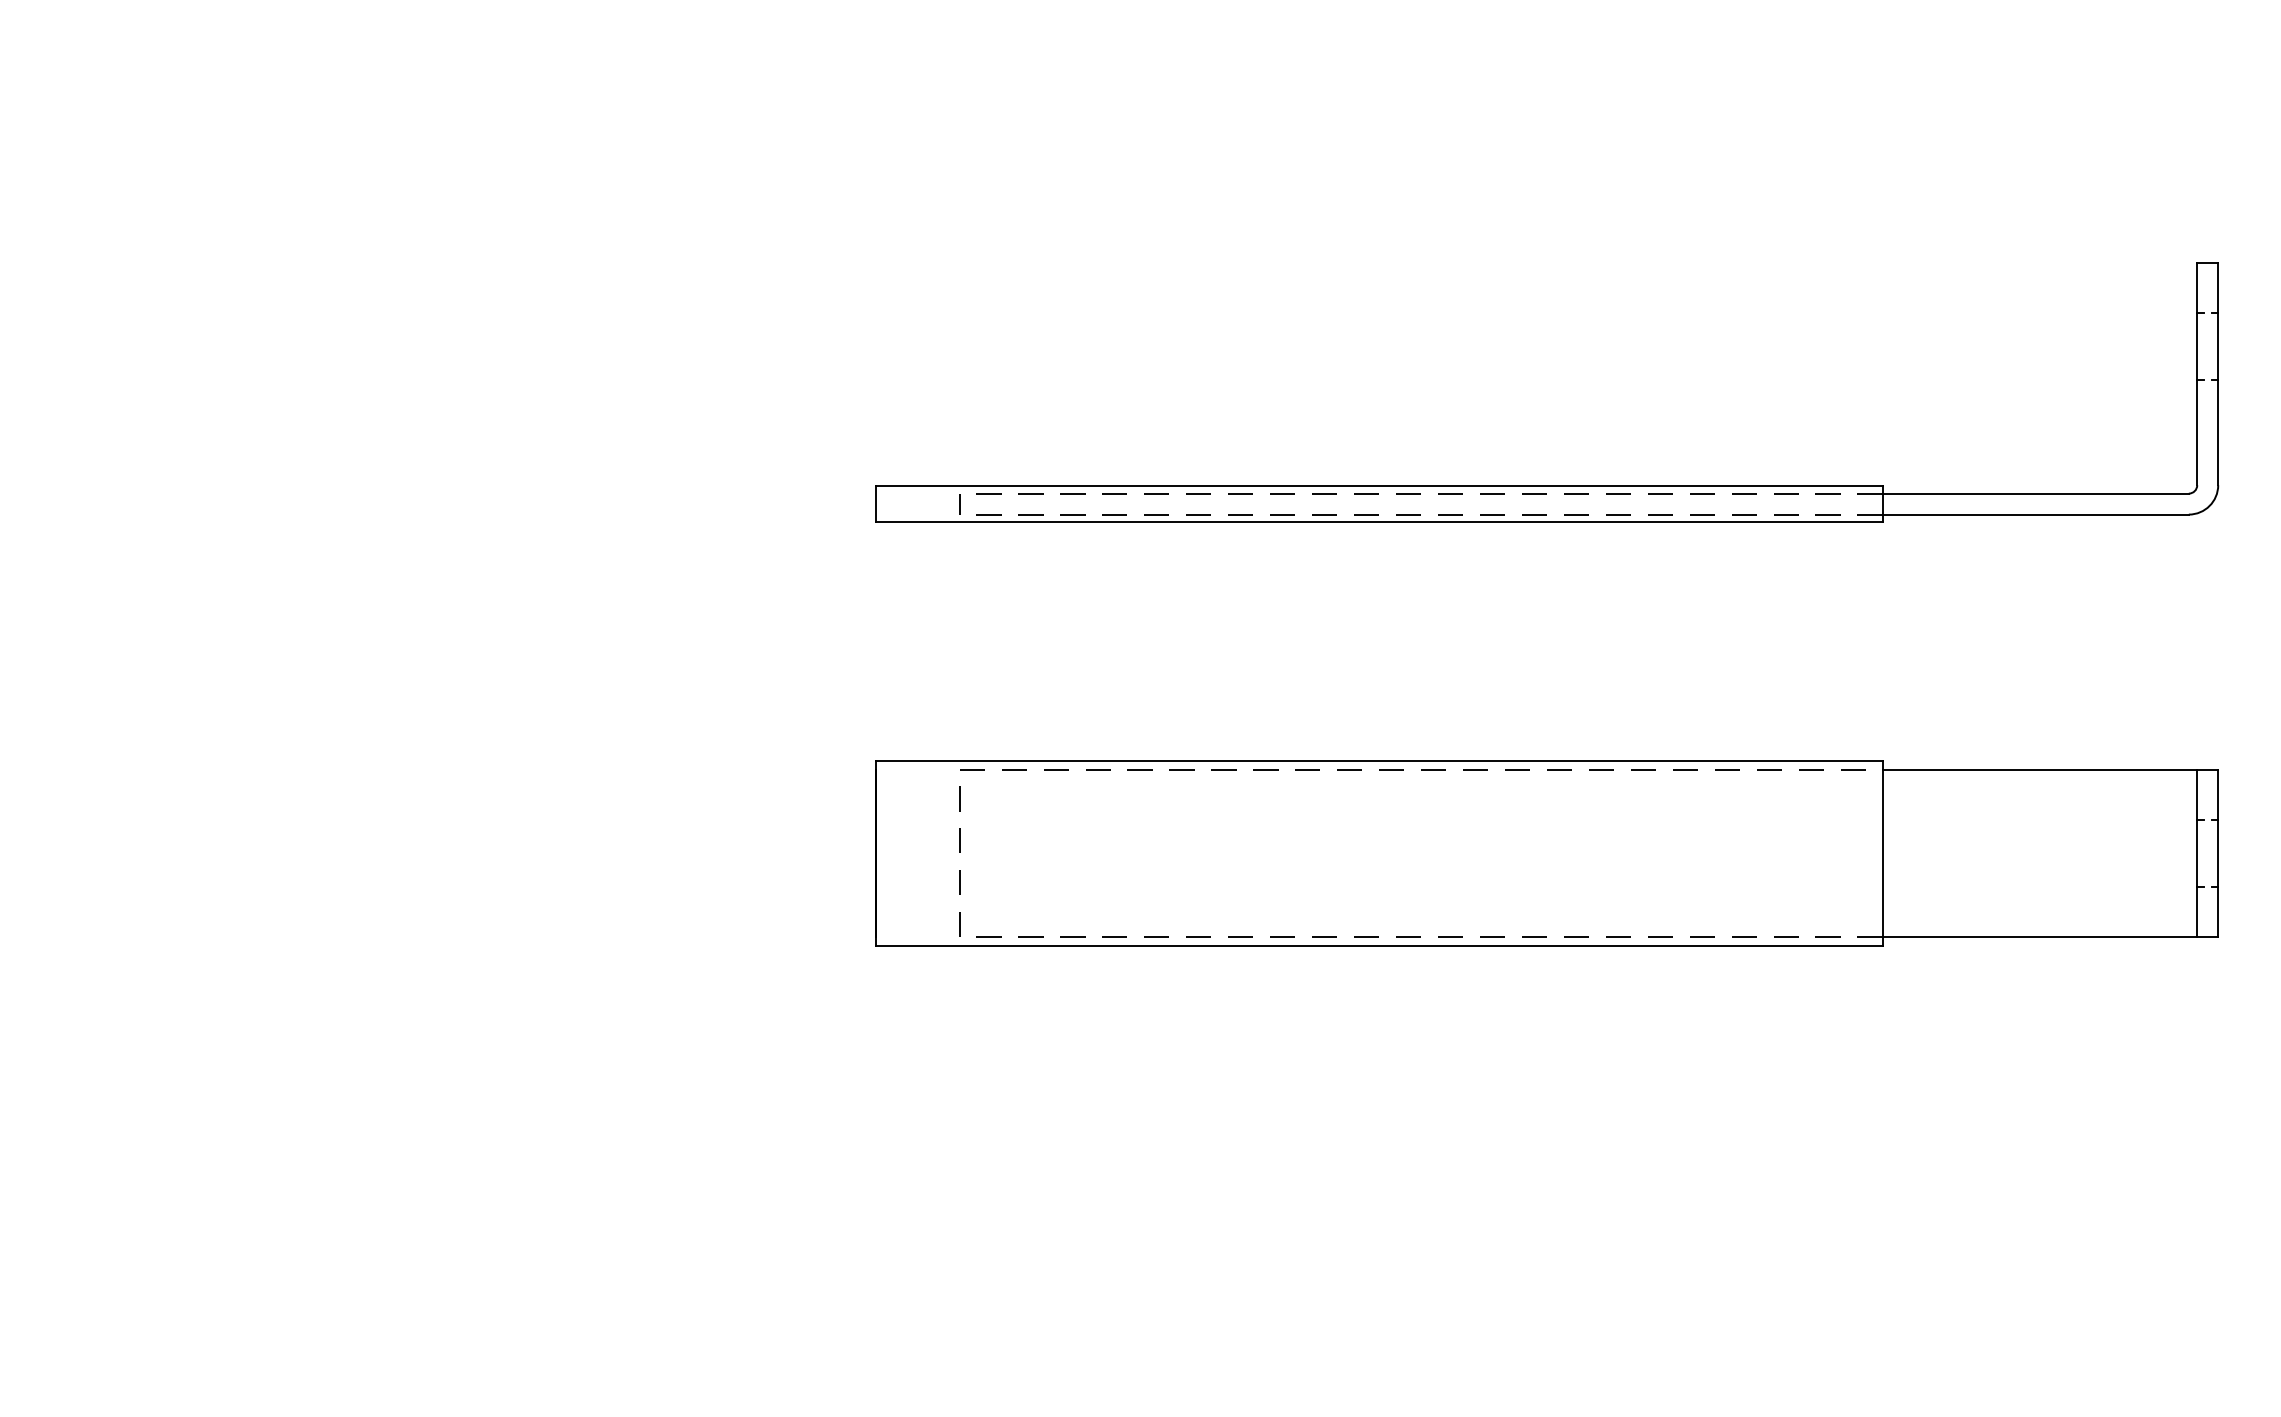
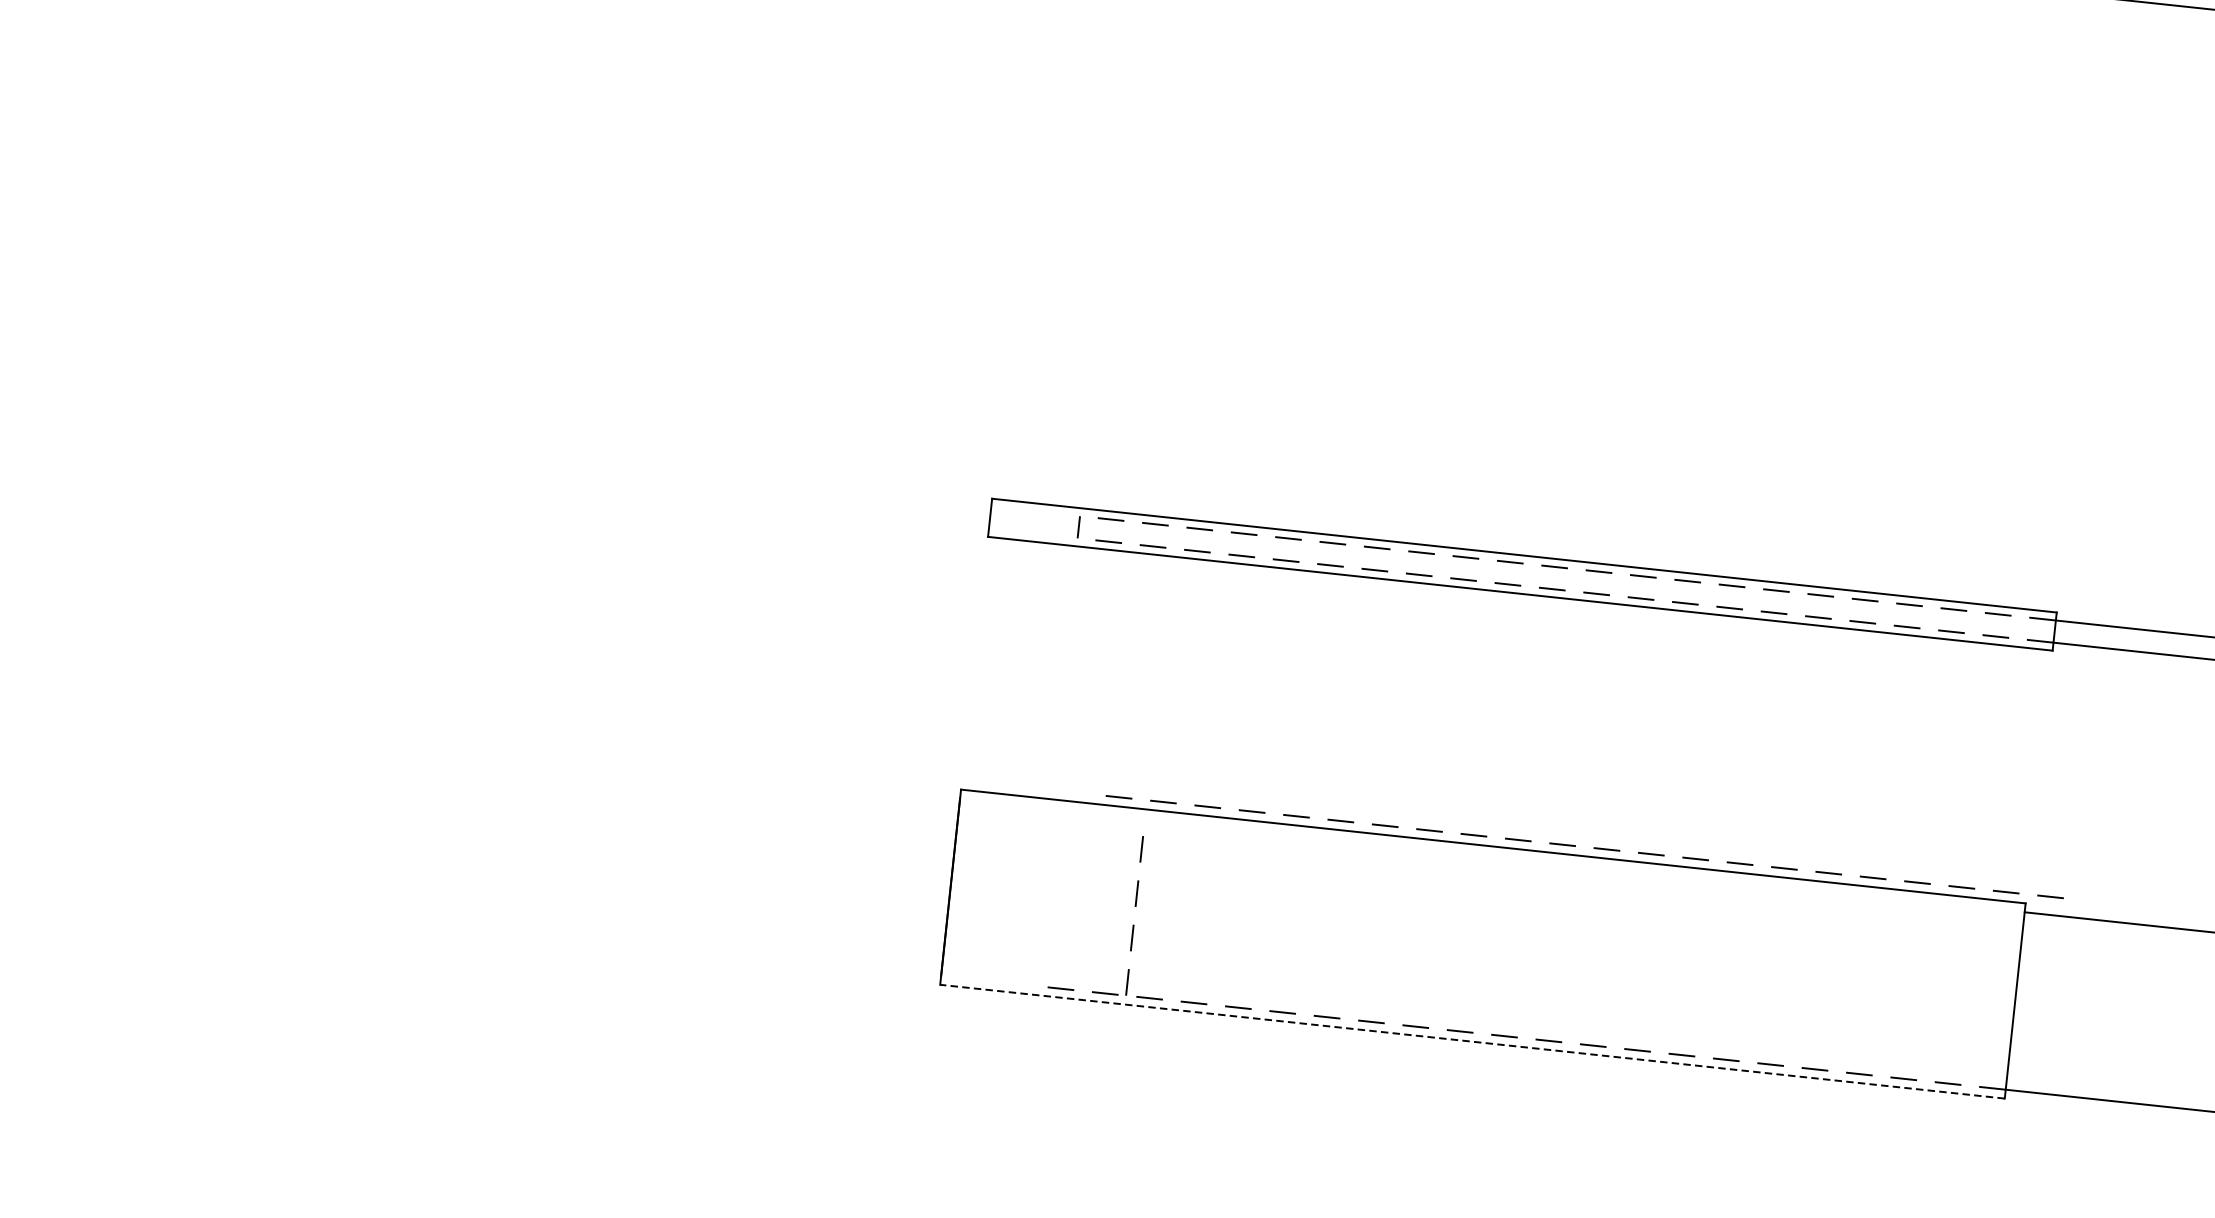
line: (1403, 769) -> (1575, 845), moved
line: (959, 852) -> (1135, 905), moved
line: (1378, 945) -> (1471, 1041), solid -> dashed

